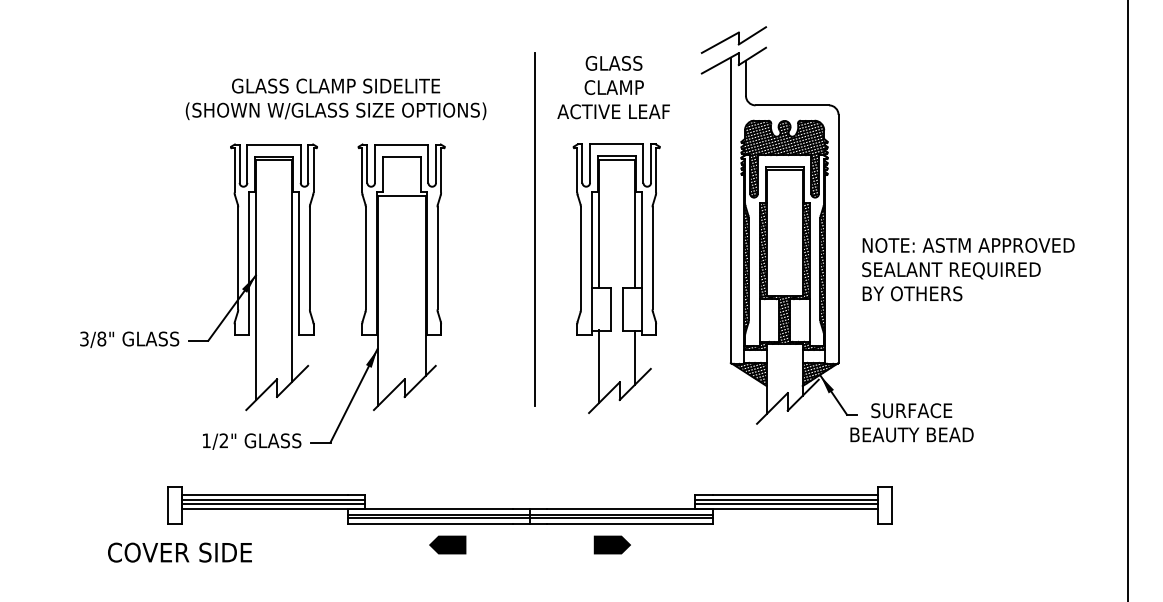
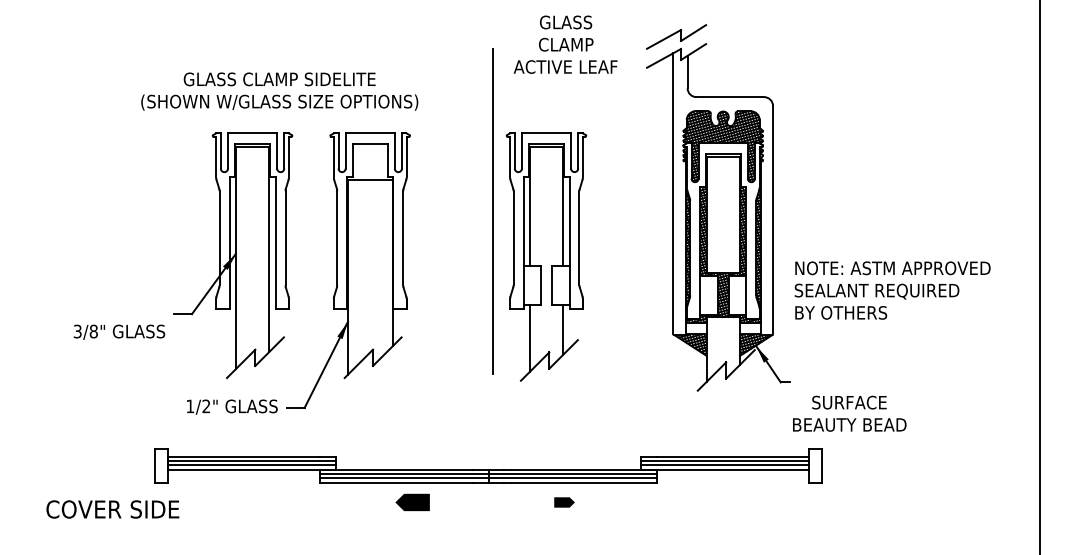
text: (613, 87) -> (565, 44), moved
text: (335, 99) -> (279, 91), moved
text: (968, 269) -> (892, 290), moved
part: (616, 278) -> (546, 256), moved
text: (129, 338) -> (119, 331), moved
text: (911, 422) -> (849, 413), moved
part: (612, 545) -> (564, 502), size x0.6
text: (179, 552) -> (112, 509), moved

